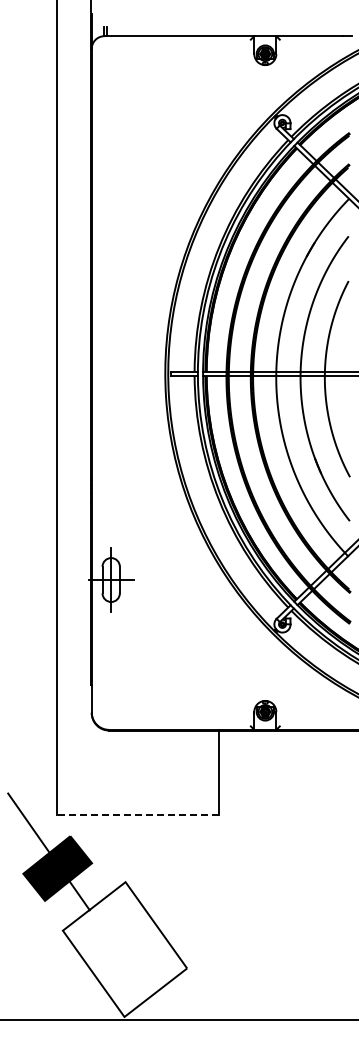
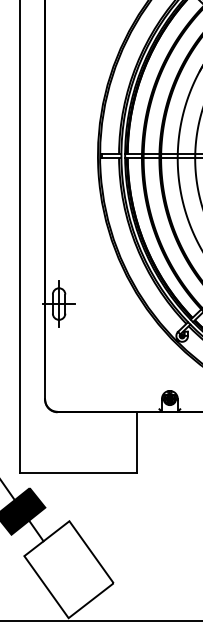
line: (138, 815) -> (78, 473), dashed -> solid

